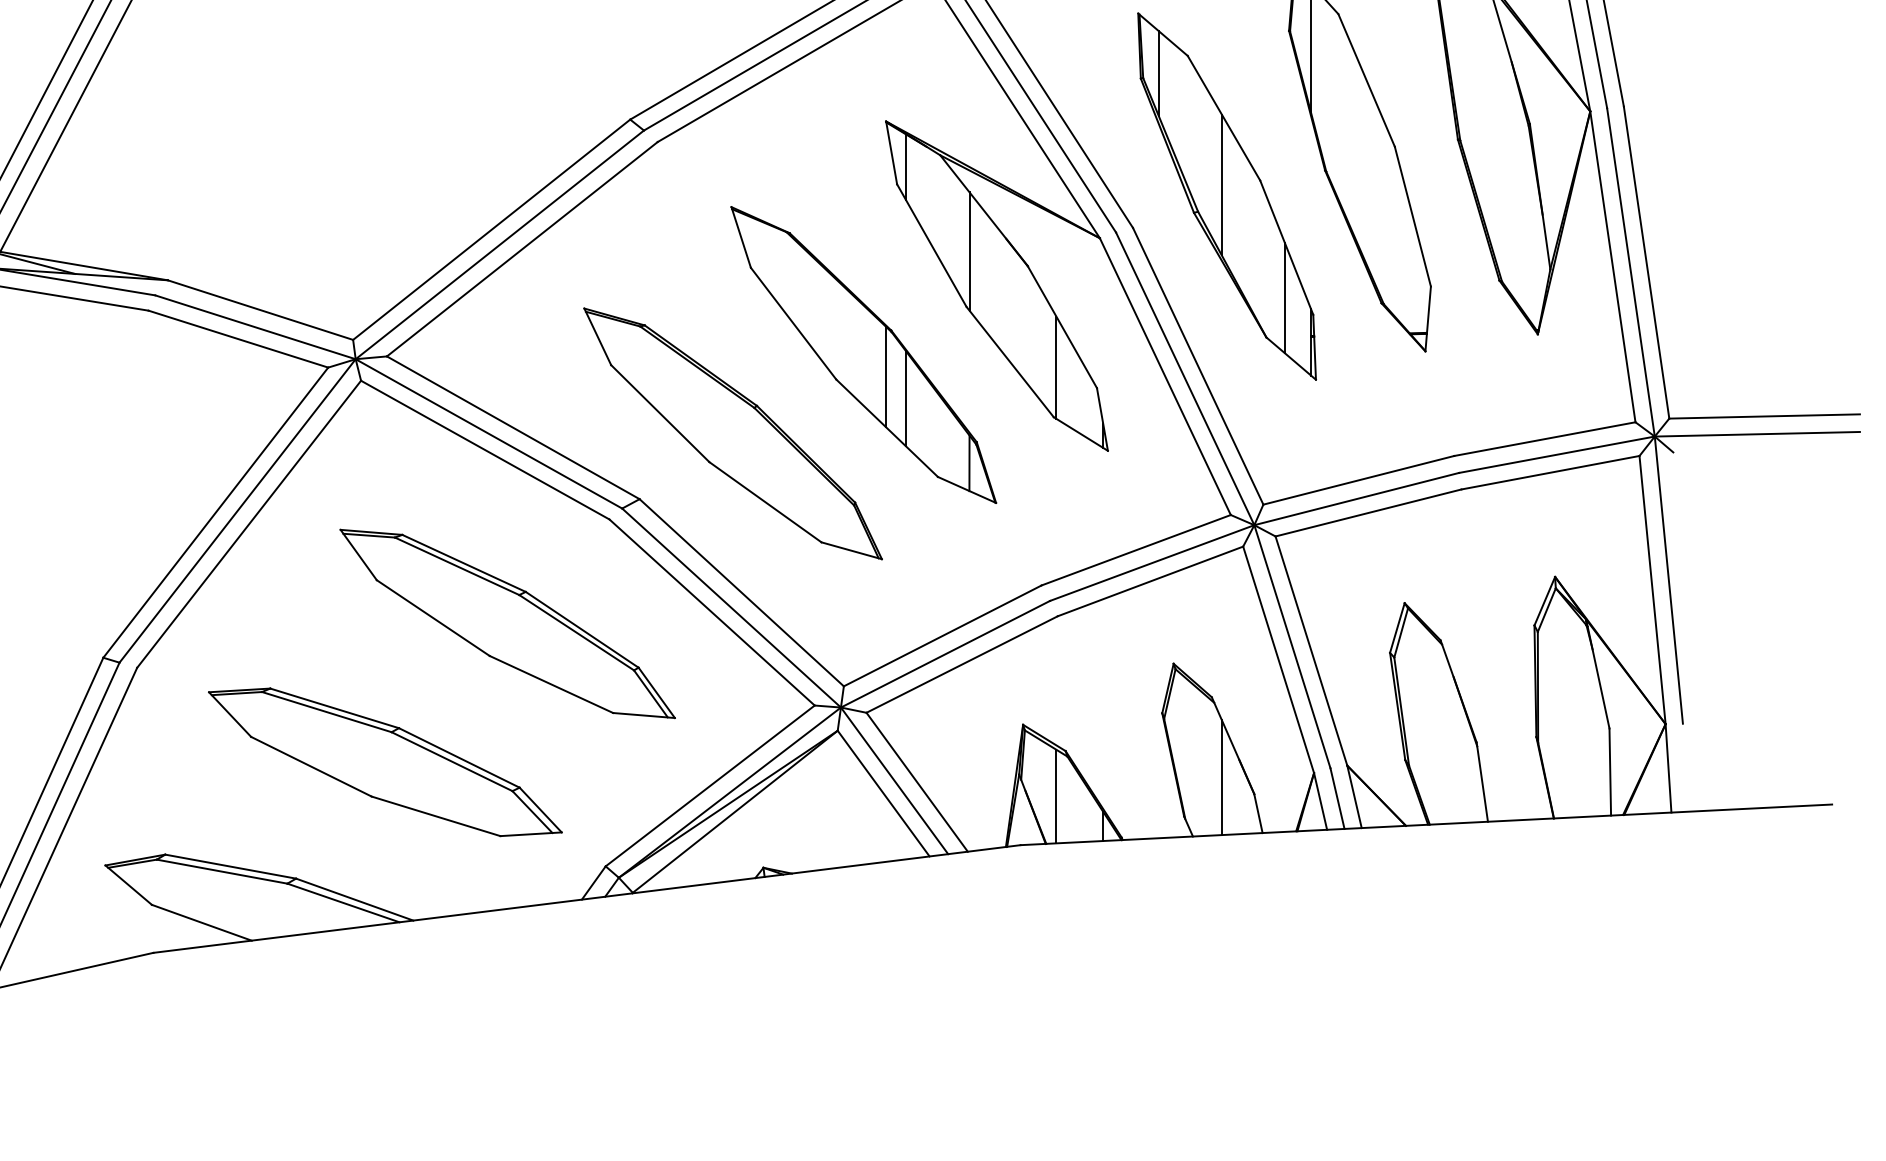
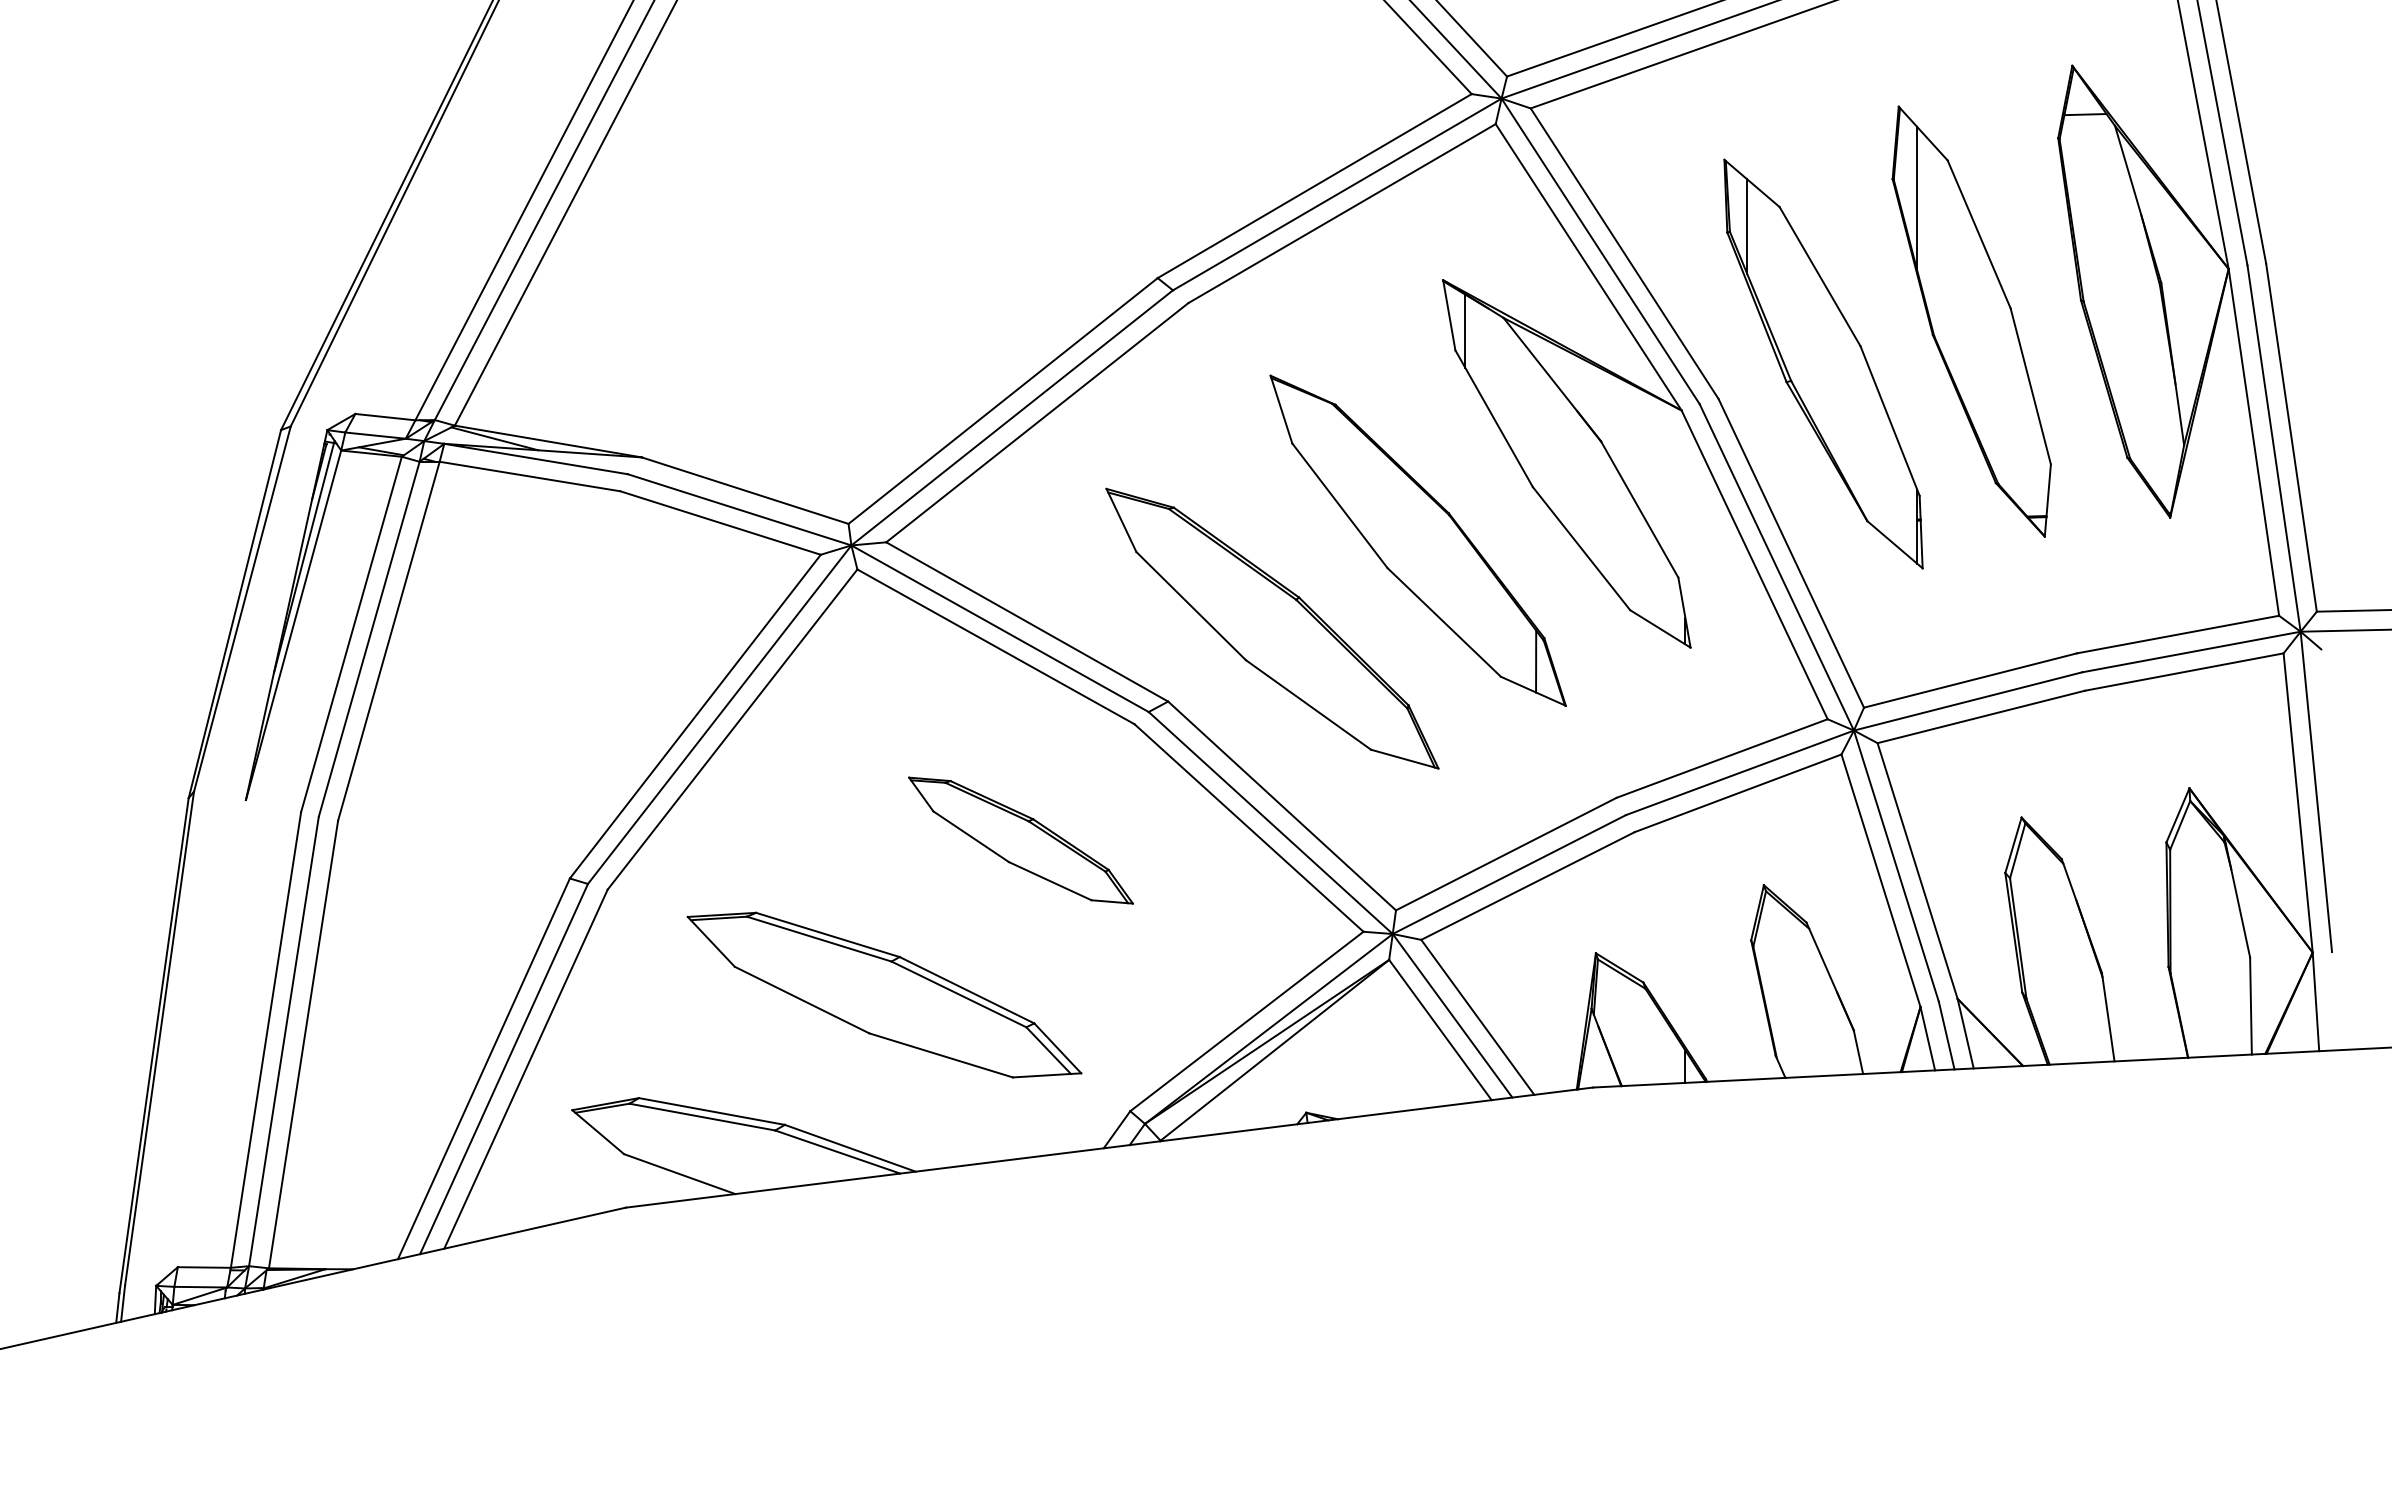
line: (1221, 184) -> (1817, 350), removed
line: (969, 251) -> (1536, 425), removed
line: (1285, 297) -> (1888, 476), removed
line: (1056, 367) -> (1633, 554), removed
line: (885, 376) -> (1442, 564), removed
line: (906, 398) -> (1465, 589), removed
part: (507, 623) -> (1020, 840), size x0.6
line: (1221, 777) -> (1817, 1012), removed
line: (1056, 796) -> (1633, 1033), removed

